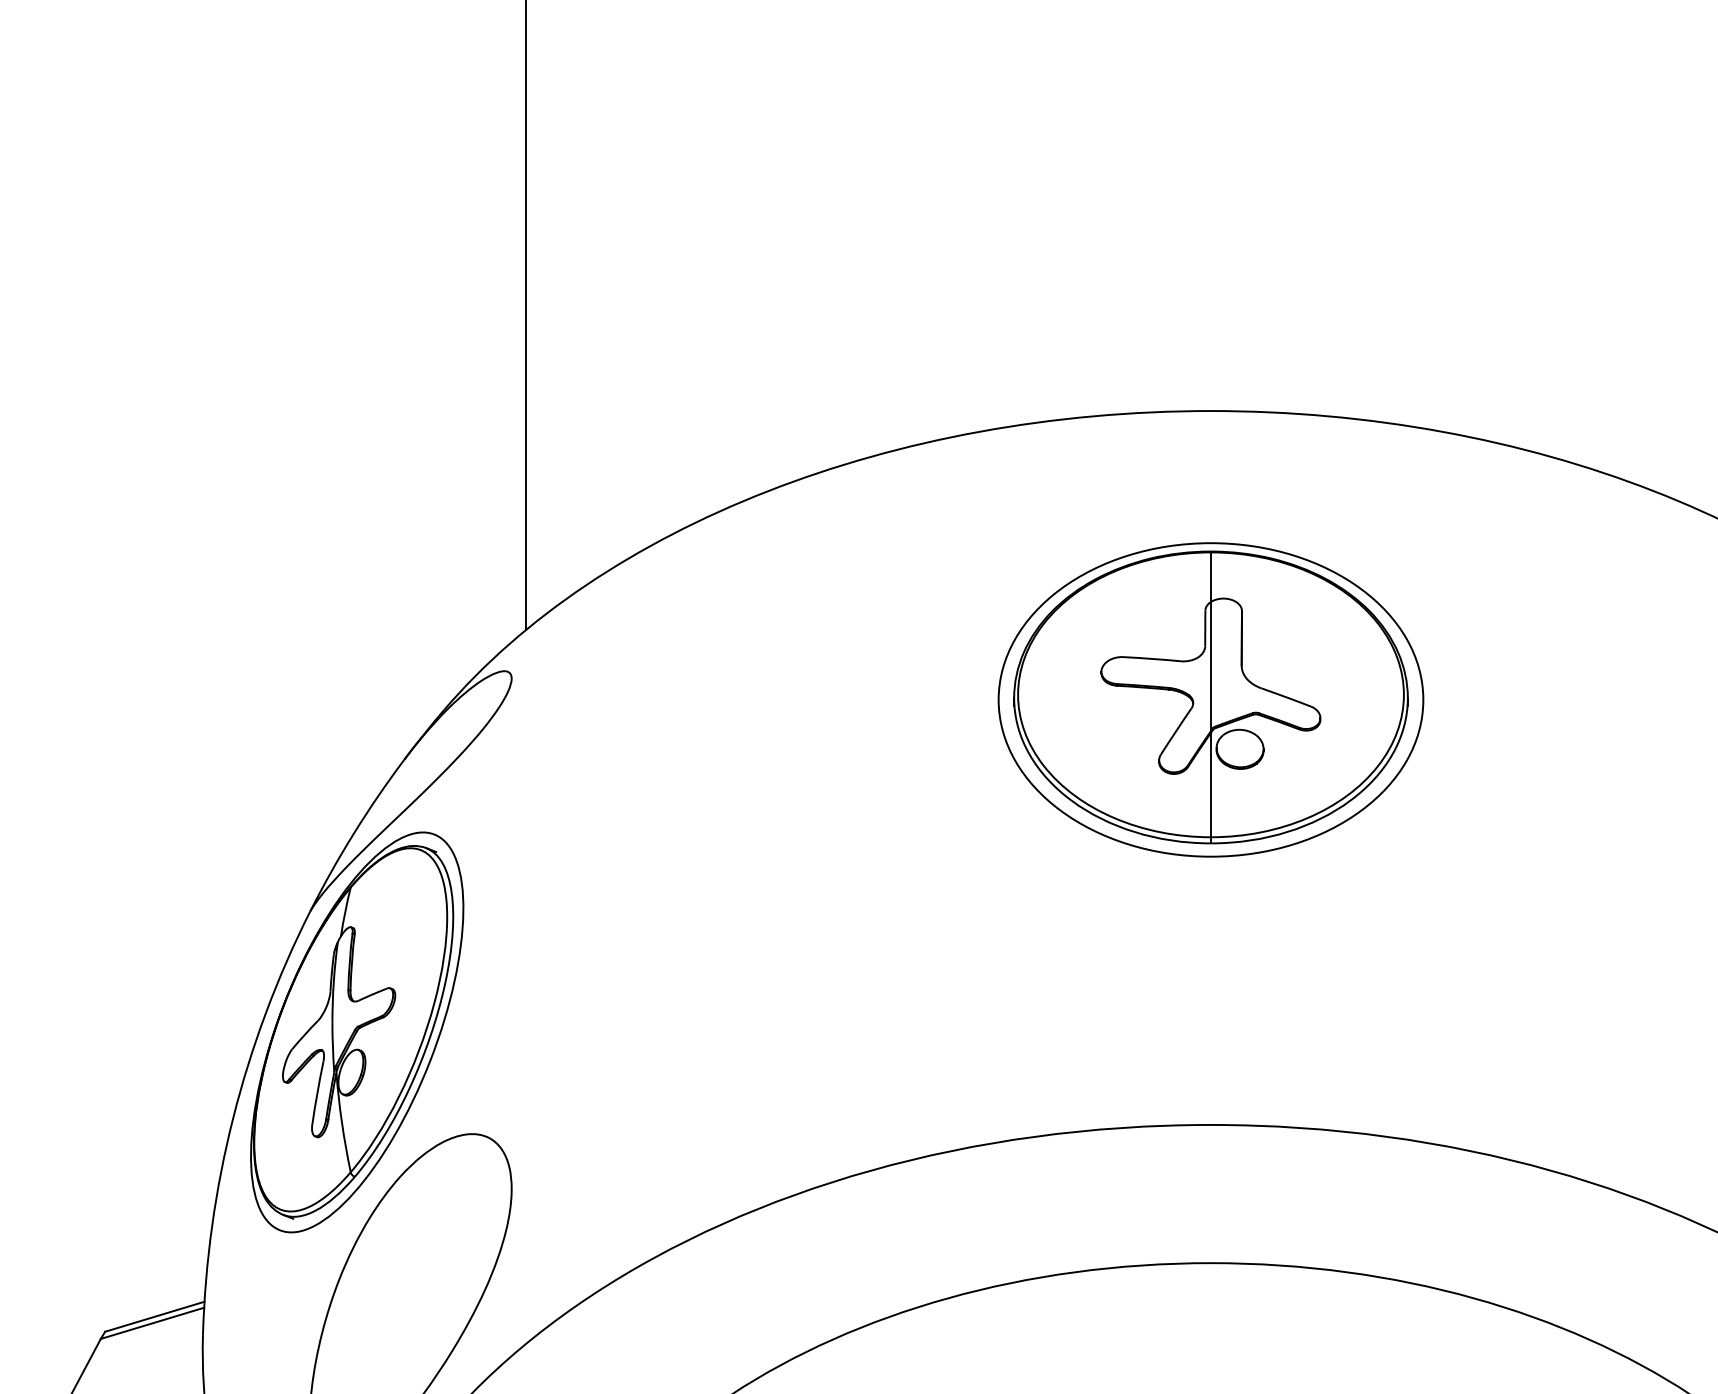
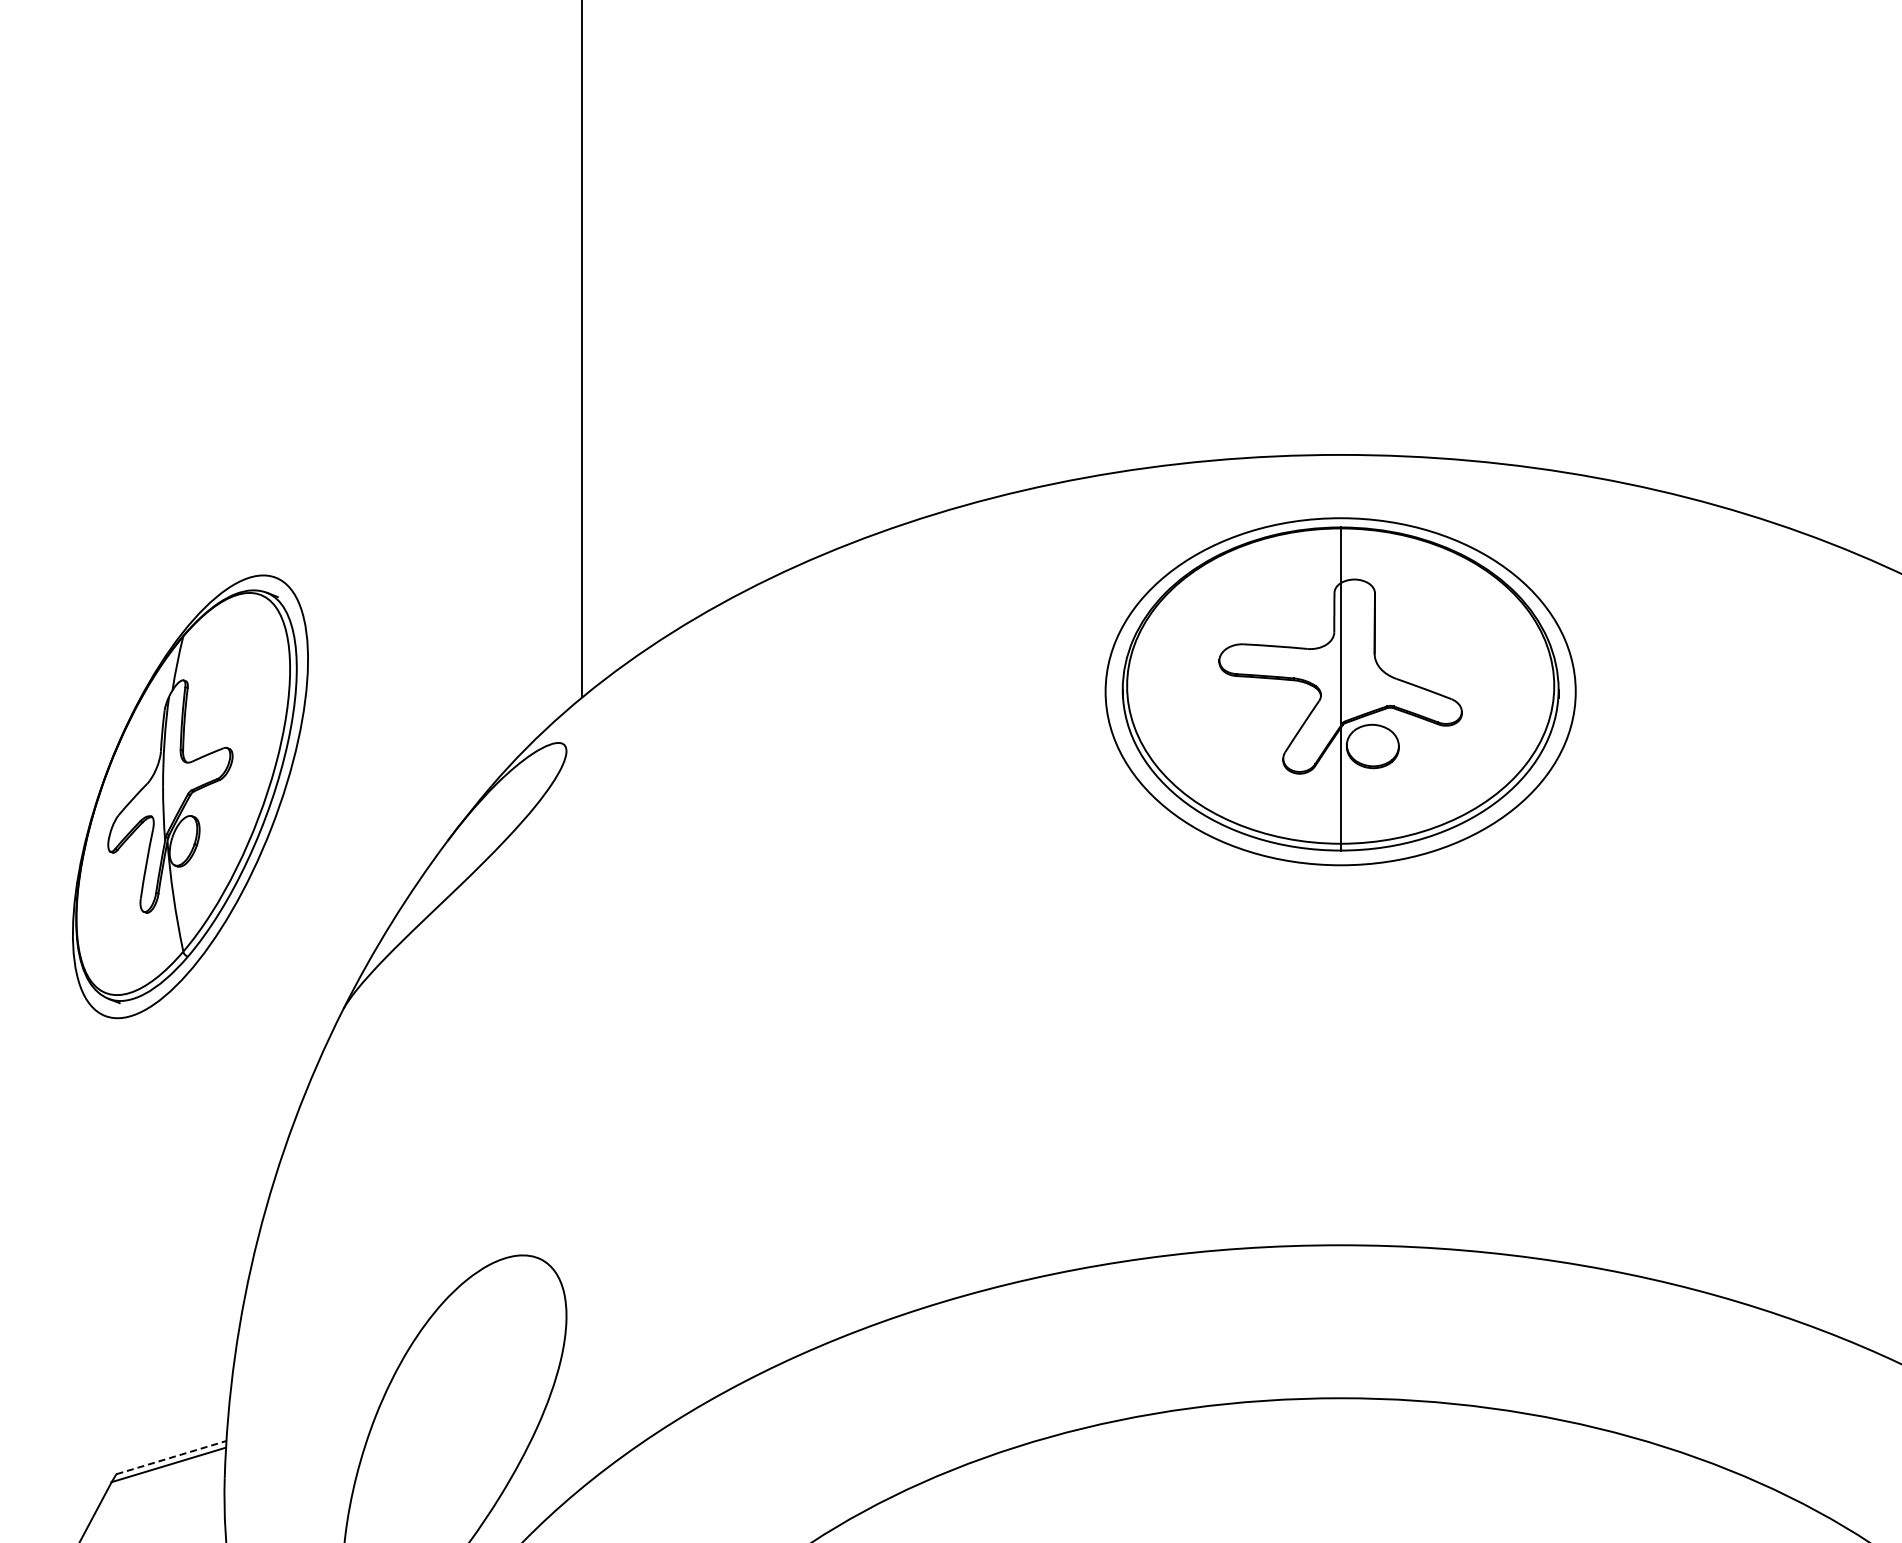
part: (1210, 699) -> (1340, 691), moved
part: (357, 1032) -> (190, 796), moved
line: (154, 1316) -> (171, 1457), solid -> dashed

